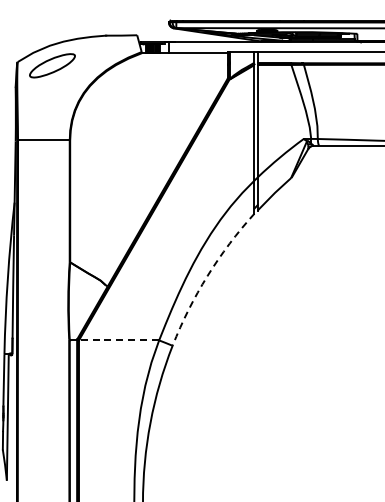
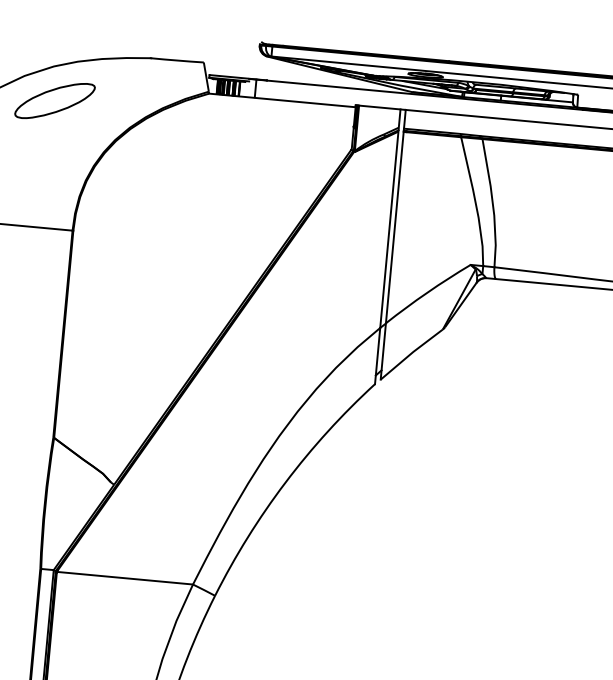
arc: (207, 276) -> (285, 483), dashed -> solid
line: (118, 340) -> (123, 578), dashed -> solid

